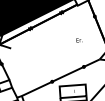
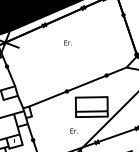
text: (78, 40) -> (67, 42), moved

